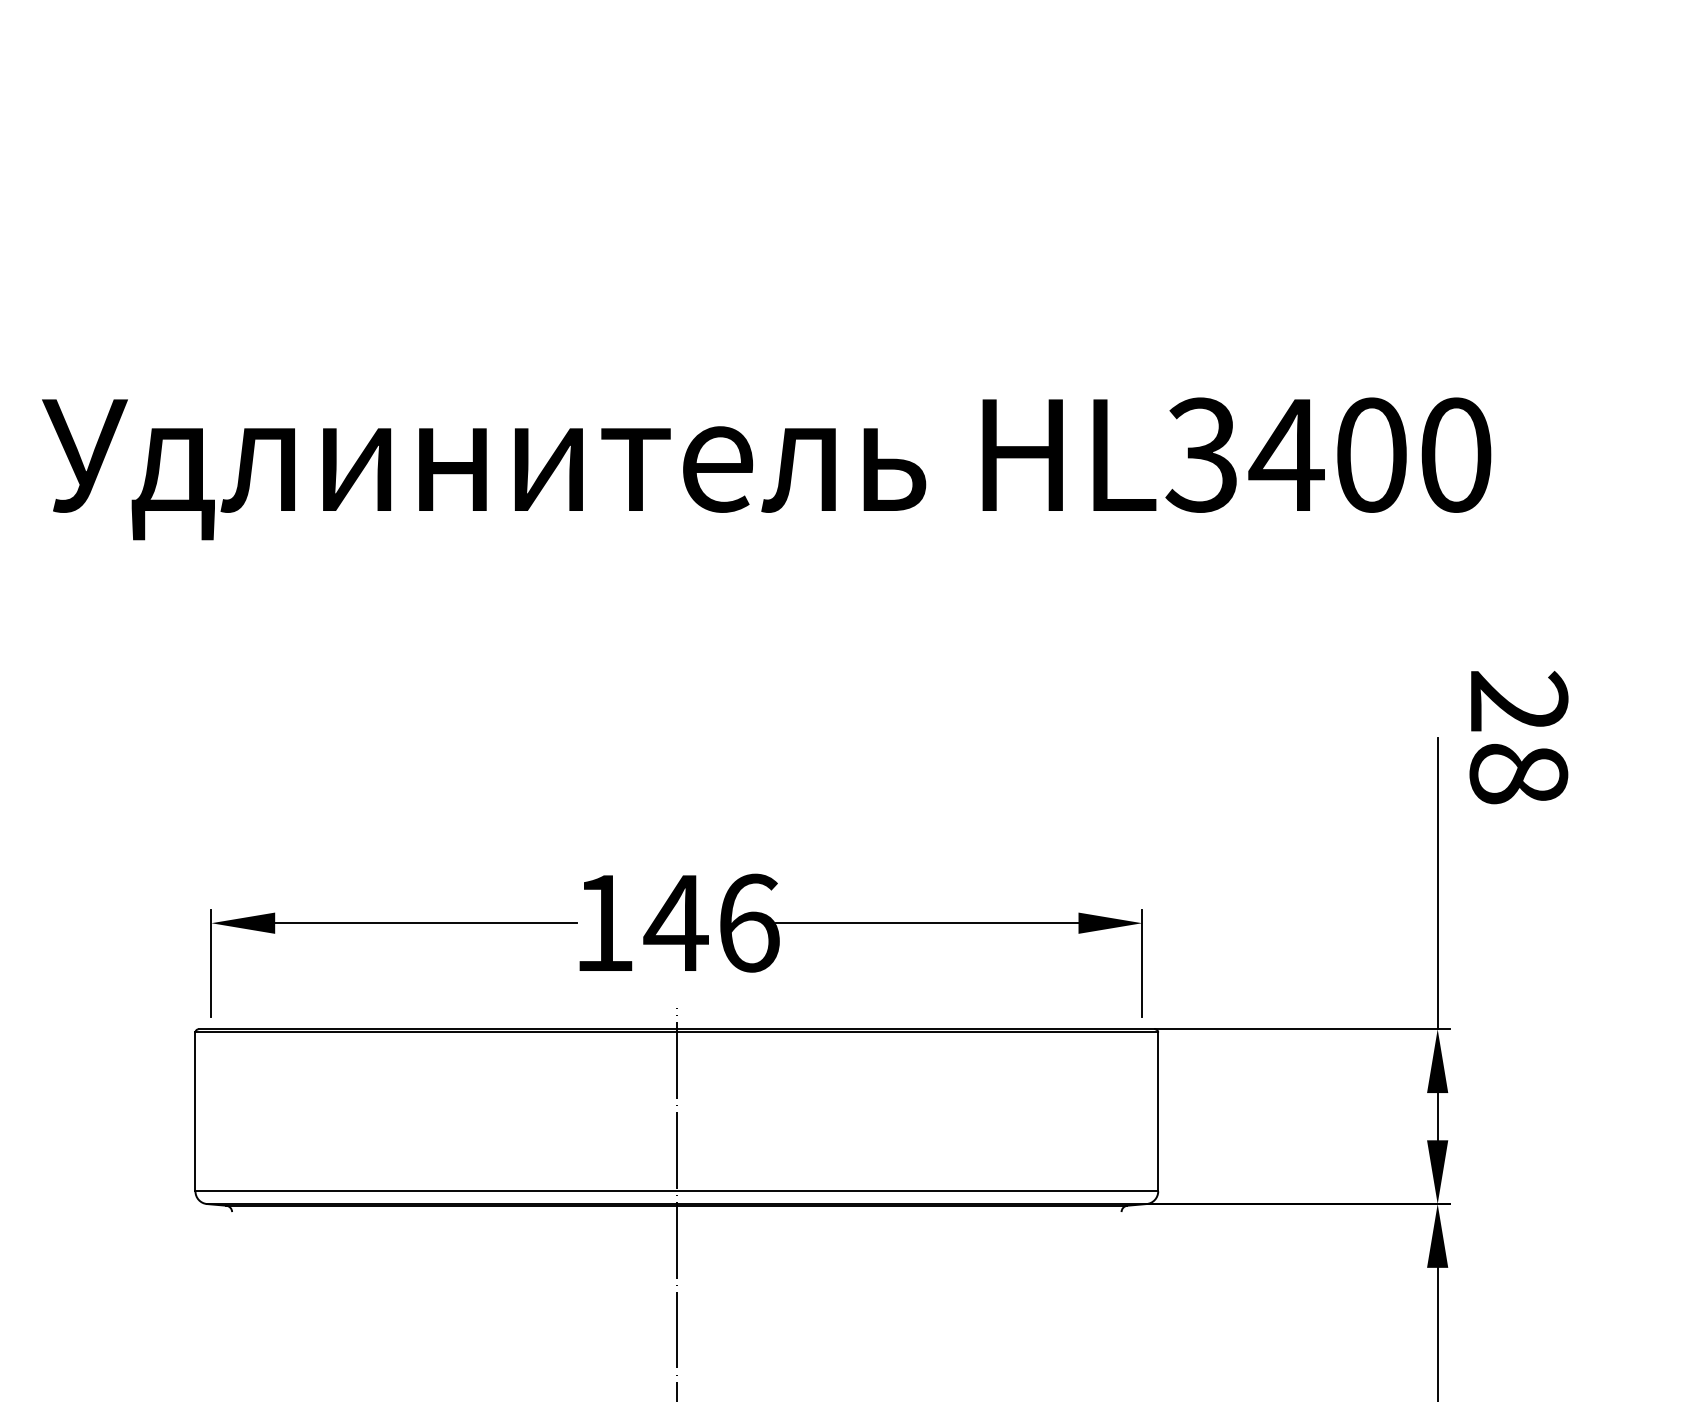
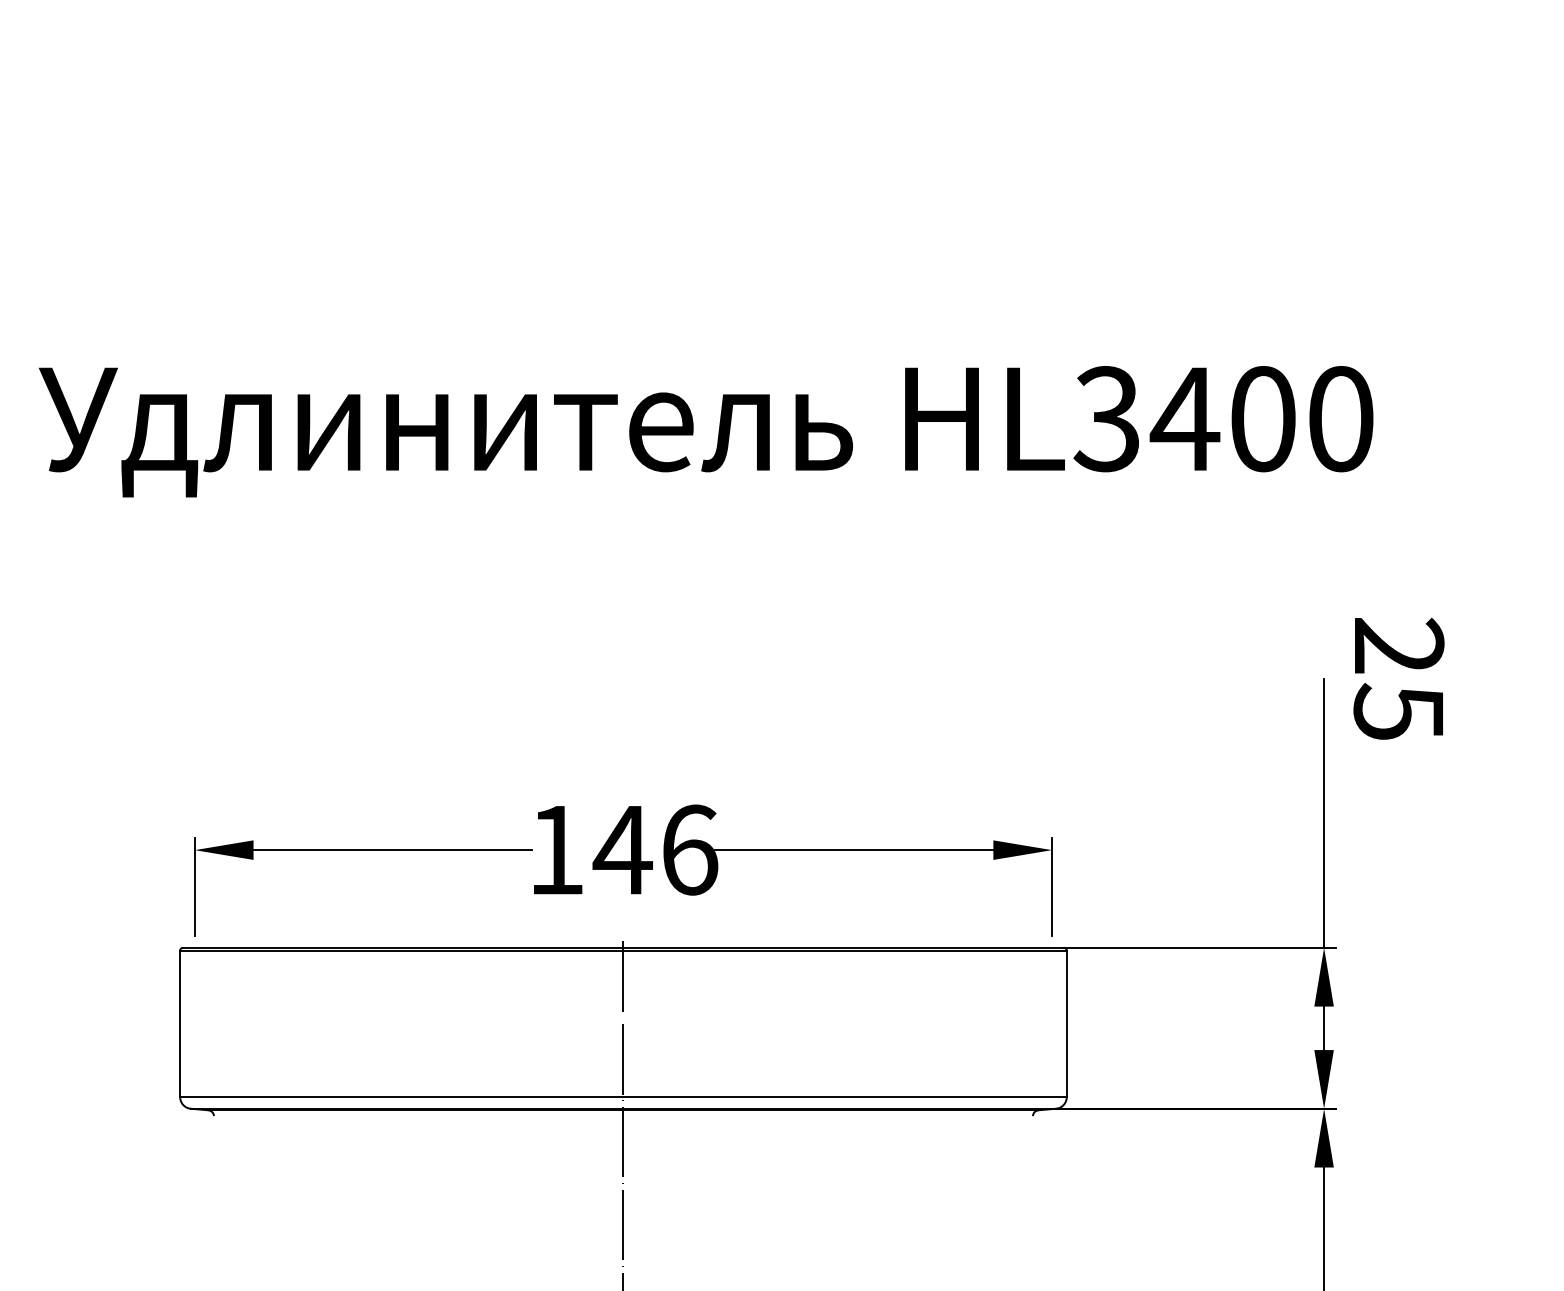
text: (1518, 772) -> (1398, 711), 28 -> 25

